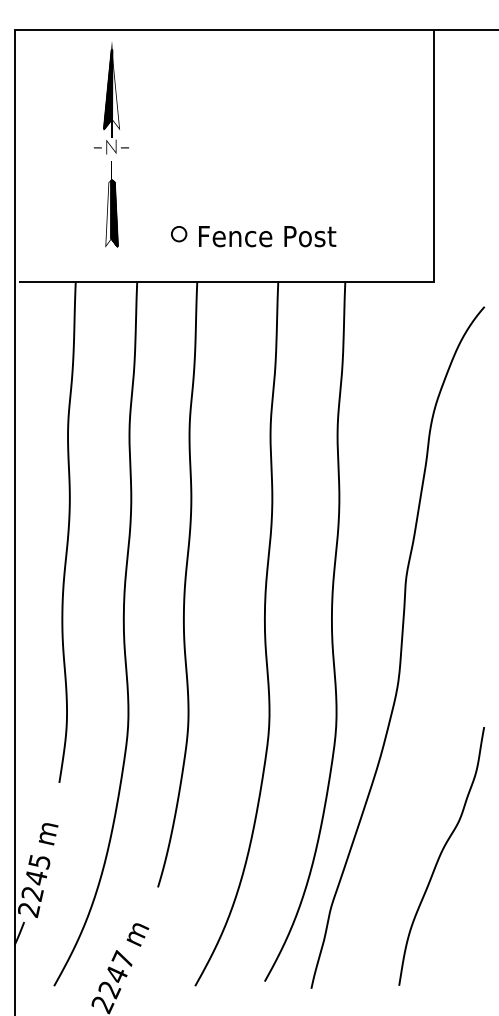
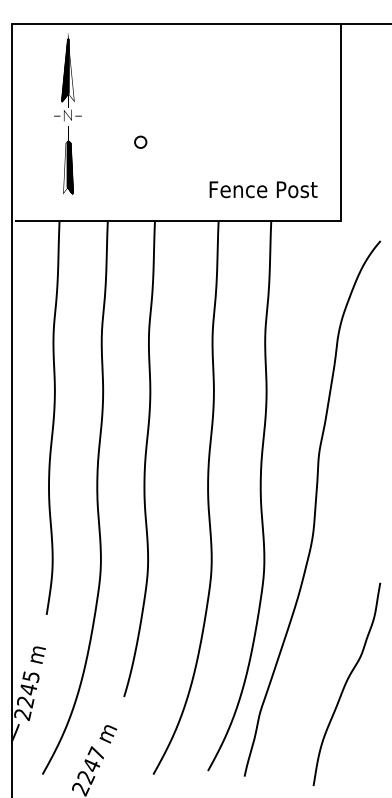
part: (111, 144) -> (67, 113), moved
circle: (179, 234) -> (141, 142), moved
text: (267, 236) -> (263, 189), moved
curve: (441, 855) -> (346, 683), moved

